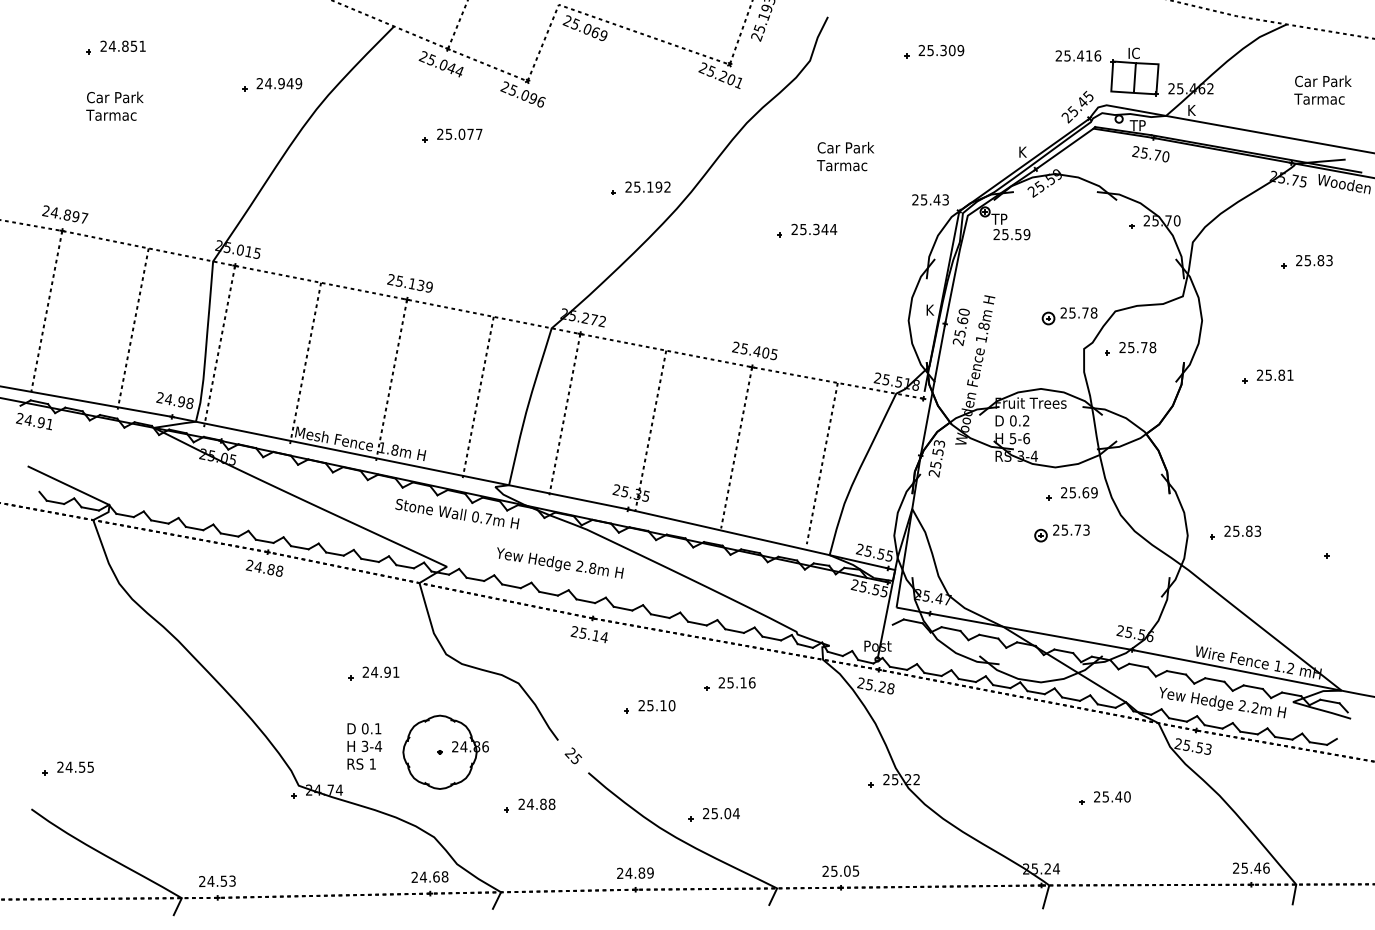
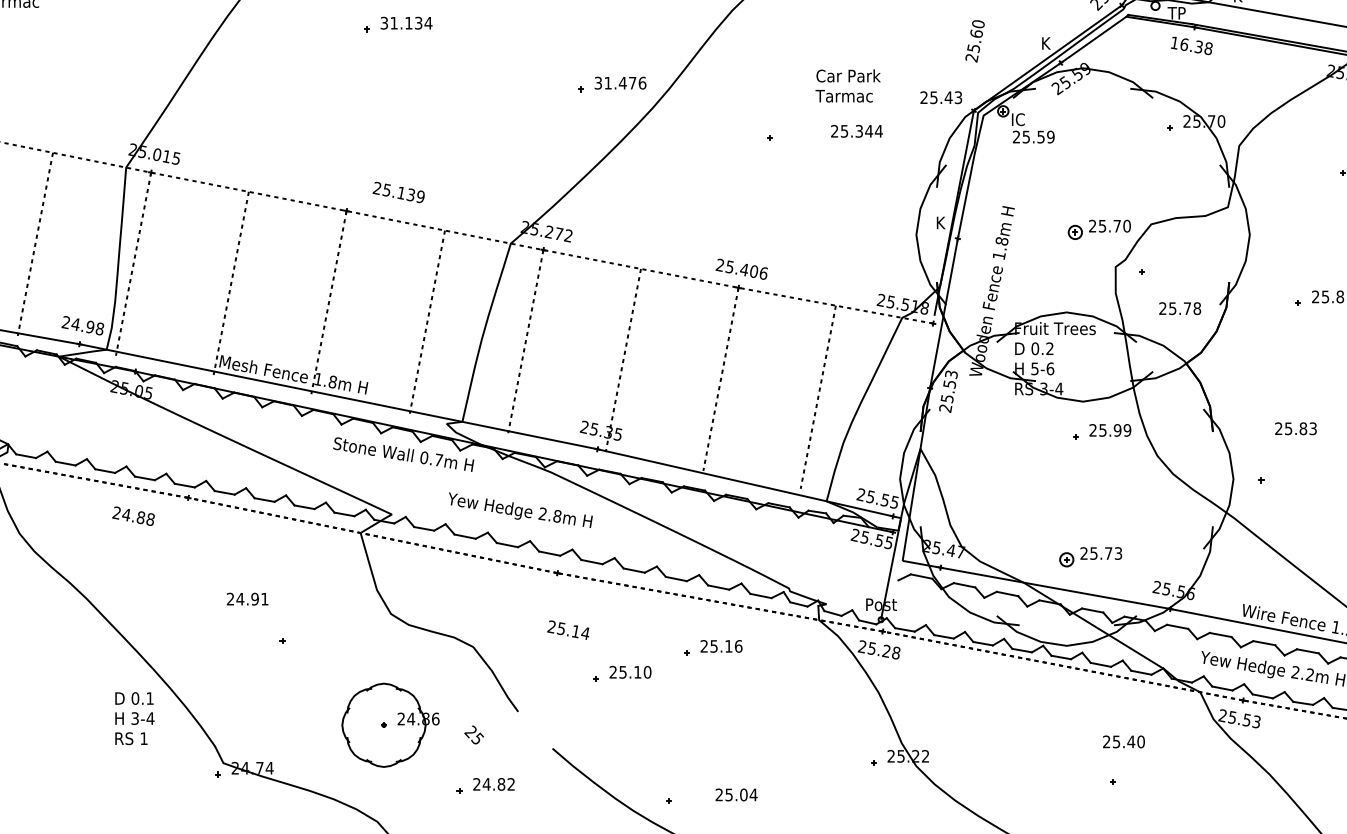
text: (459, 133) -> (406, 22), 25.077 -> 31.134
text: (1150, 154) -> (1191, 46), 25.70 -> 16.38
text: (845, 156) -> (848, 85), moved
text: (647, 186) -> (619, 82), 25.192 -> 31.476
text: (999, 218) -> (1019, 118), TP -> IC
text: (814, 229) -> (857, 131), moved
text: (409, 283) -> (398, 192), moved
text: (1093, 312) -> (1126, 225), 25.78 -> 25.70
text: (960, 326) -> (974, 40), moved
text: (1137, 347) -> (1179, 308), moved
text: (773, 354) -> (762, 273), 25.405 -> 25.406
text: (1085, 492) -> (1117, 430), 25.69 -> 25.99
text: (1242, 530) -> (1295, 427), moved
part: (1061, 533) -> (1090, 557), moved
text: (264, 567) -> (133, 515), moved
text: (588, 634) -> (567, 630), moved
text: (380, 671) -> (247, 598), moved
text: (364, 746) -> (134, 718), moved
text: (572, 755) -> (473, 734), moved
text: (1112, 796) -> (1124, 741), moved
text: (551, 803) -> (510, 783), 24.88 -> 24.82
text: (721, 813) -> (736, 794), moved

